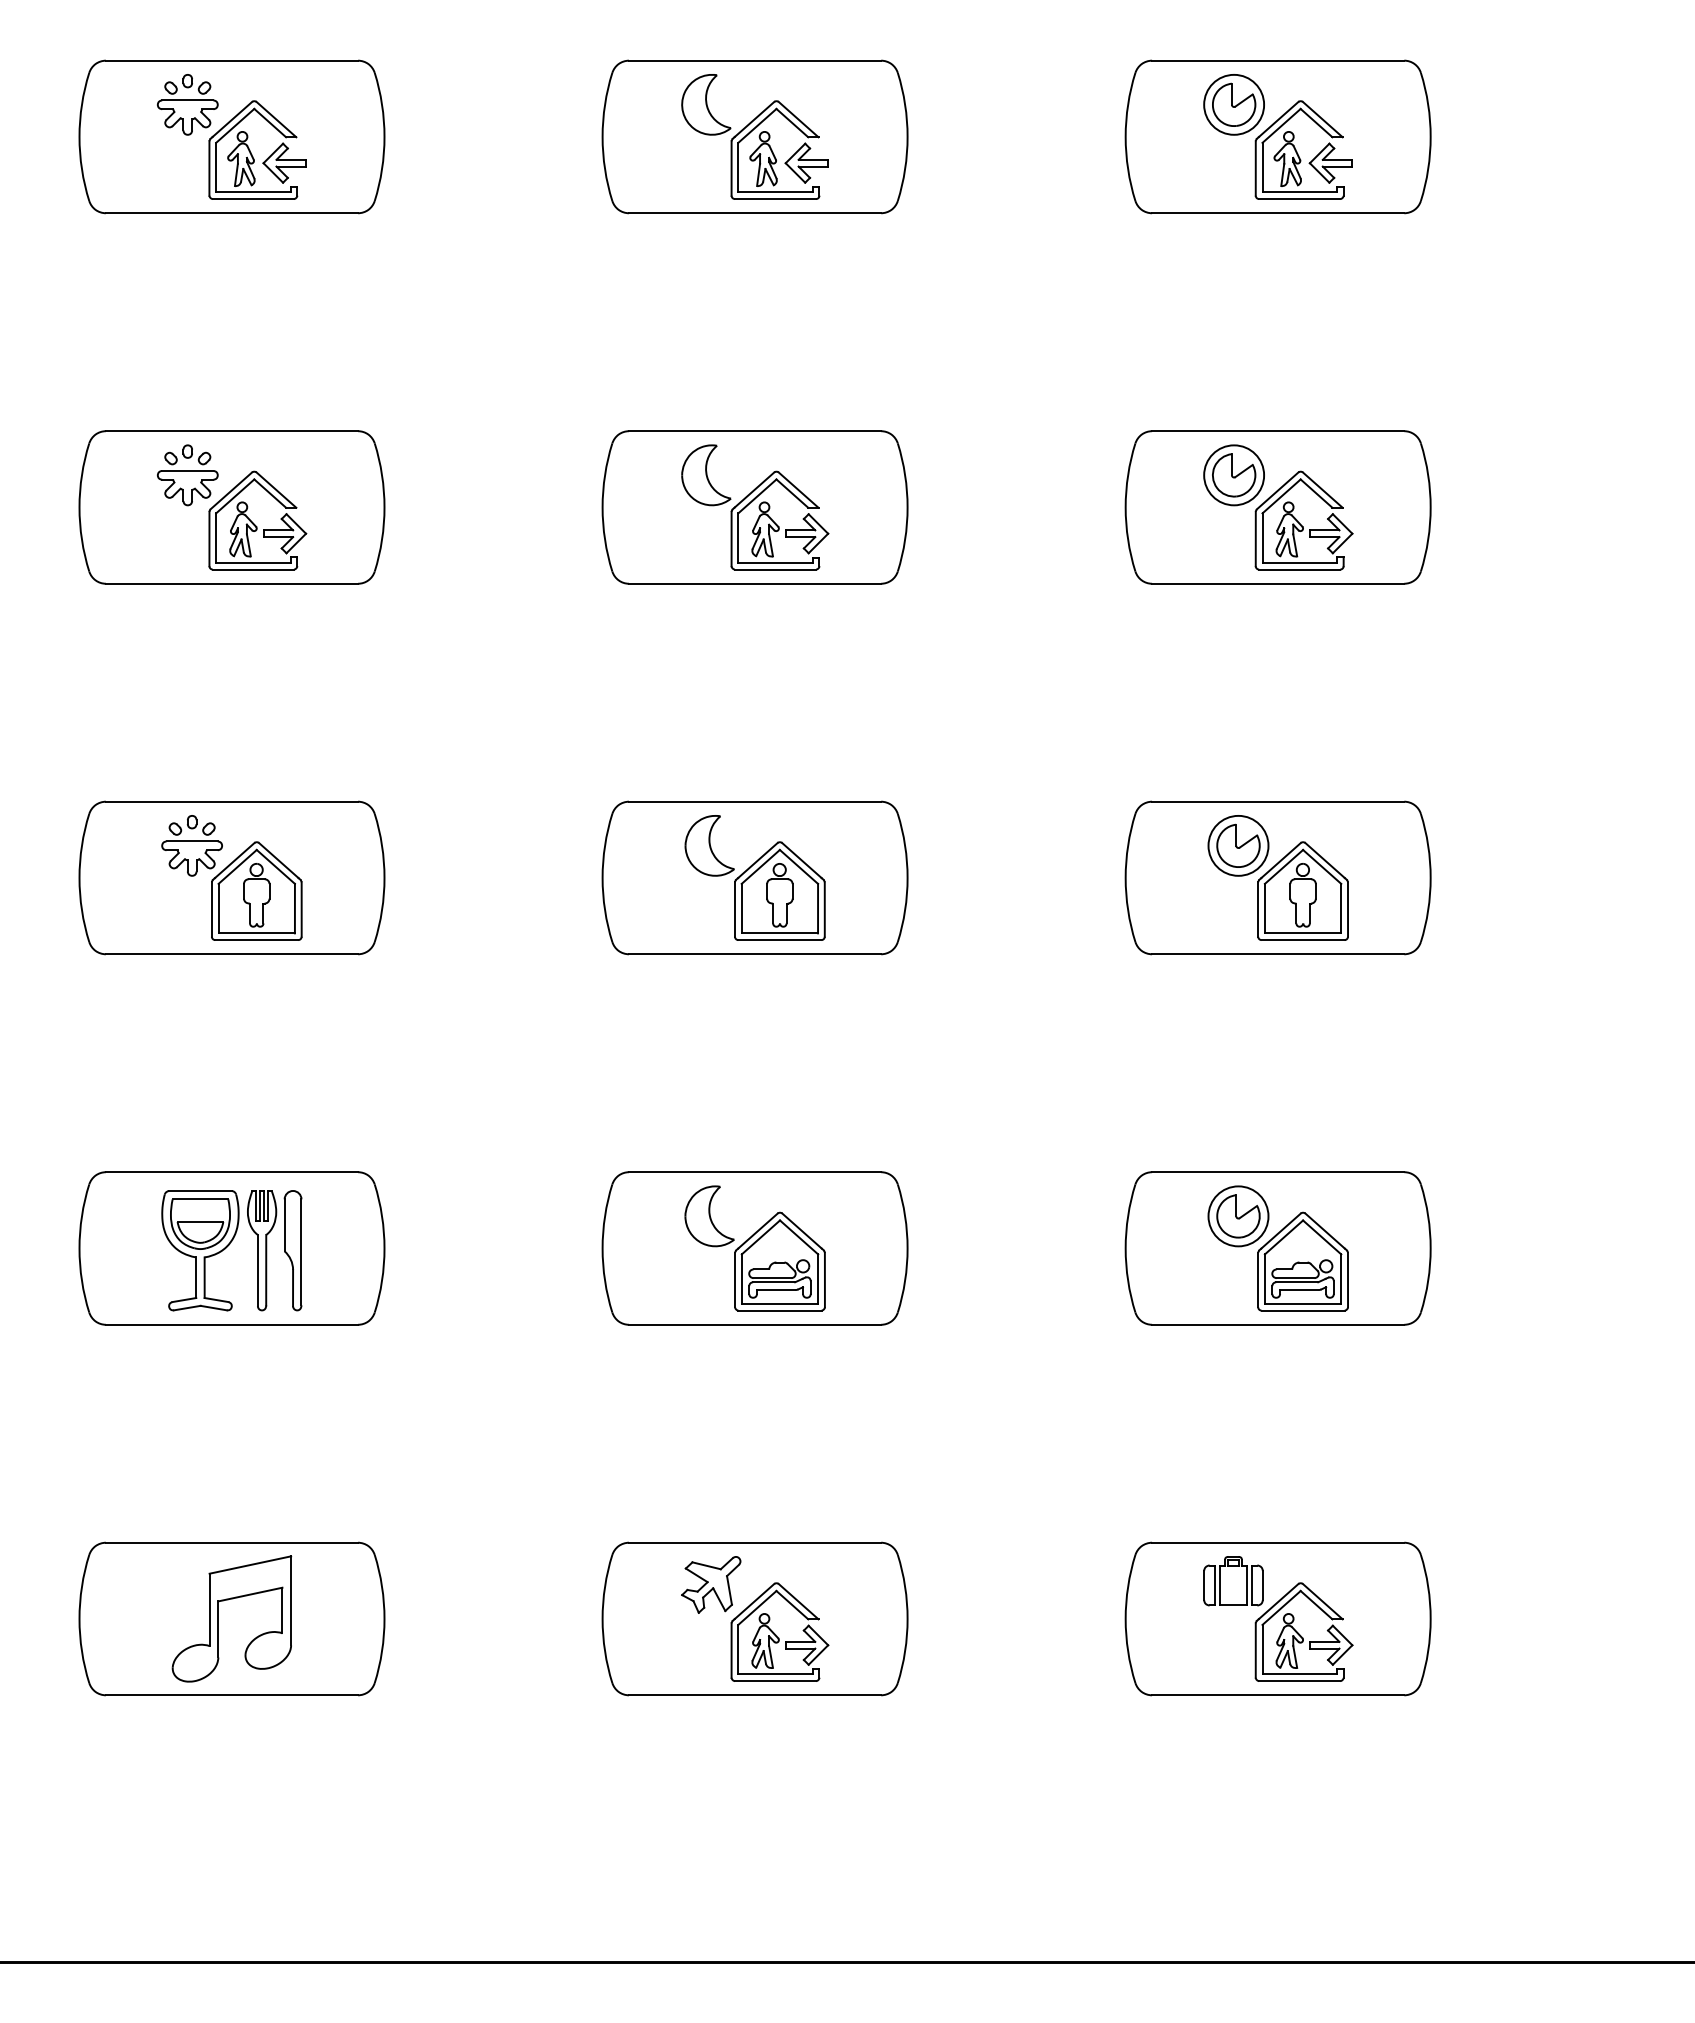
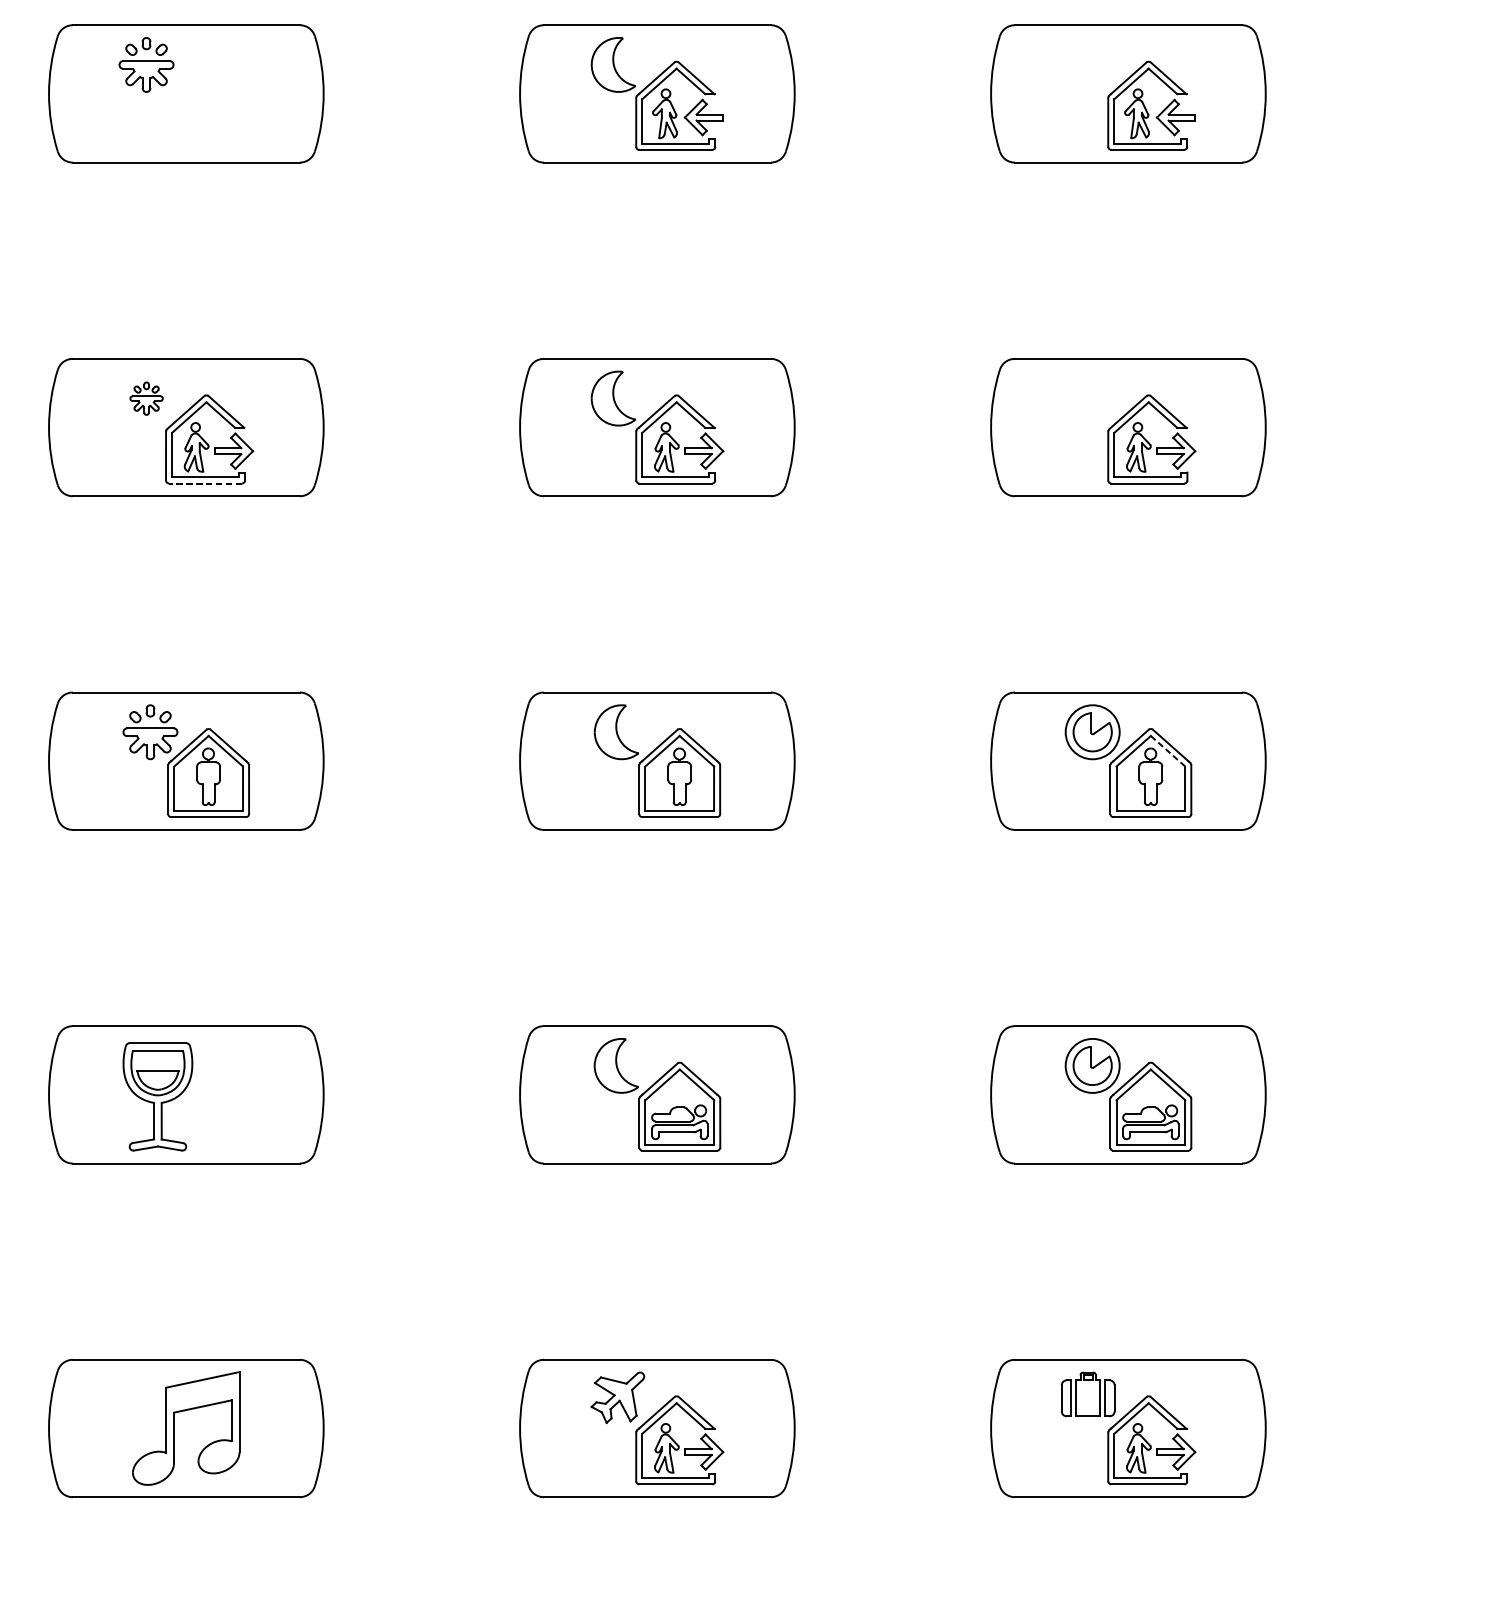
part: (1233, 104) -> (1088, 64), removed
part: (251, 152) -> (203, 107), removed
part: (187, 475) -> (146, 398), size x0.6
part: (1233, 475) -> (1088, 398), removed
line: (253, 569) -> (205, 483), solid -> dashed
line: (1322, 866) -> (1168, 750), solid -> dashed
part: (267, 1250) -> (218, 1096), removed

